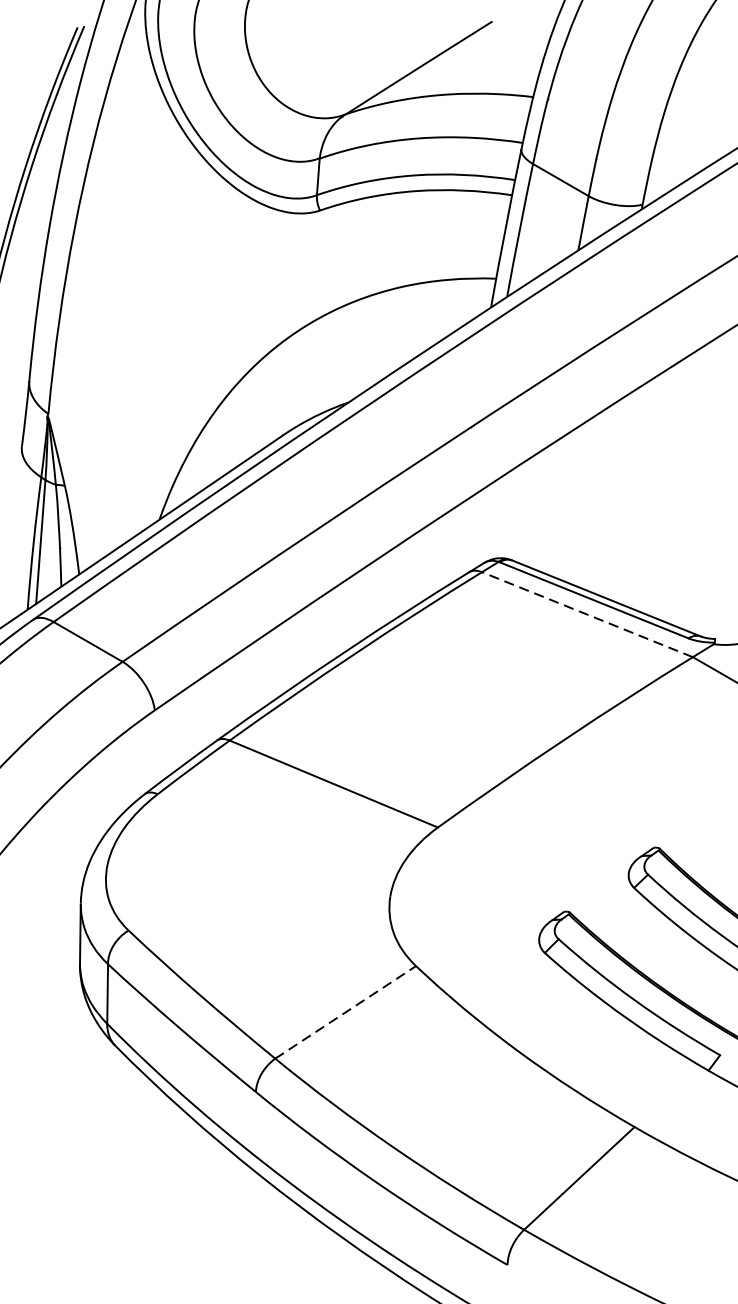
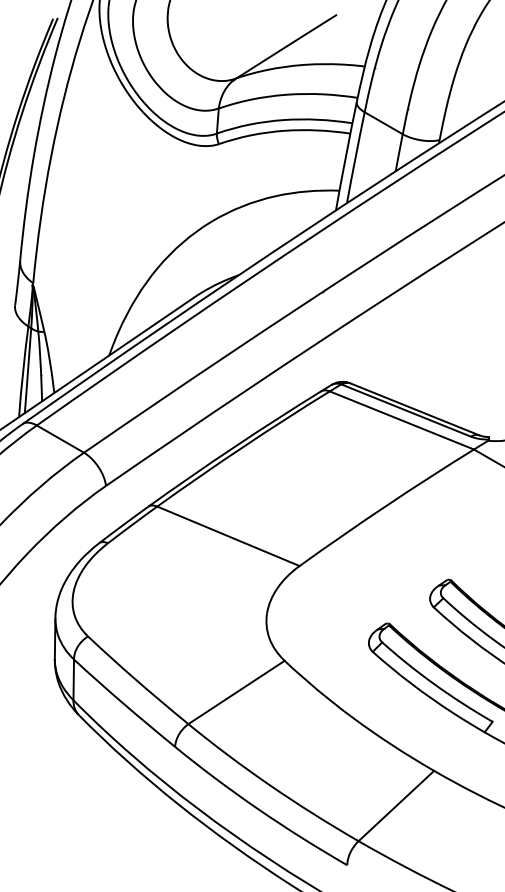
line: (586, 614) -> (401, 420), dashed -> solid
line: (345, 1012) -> (236, 692), dashed -> solid

